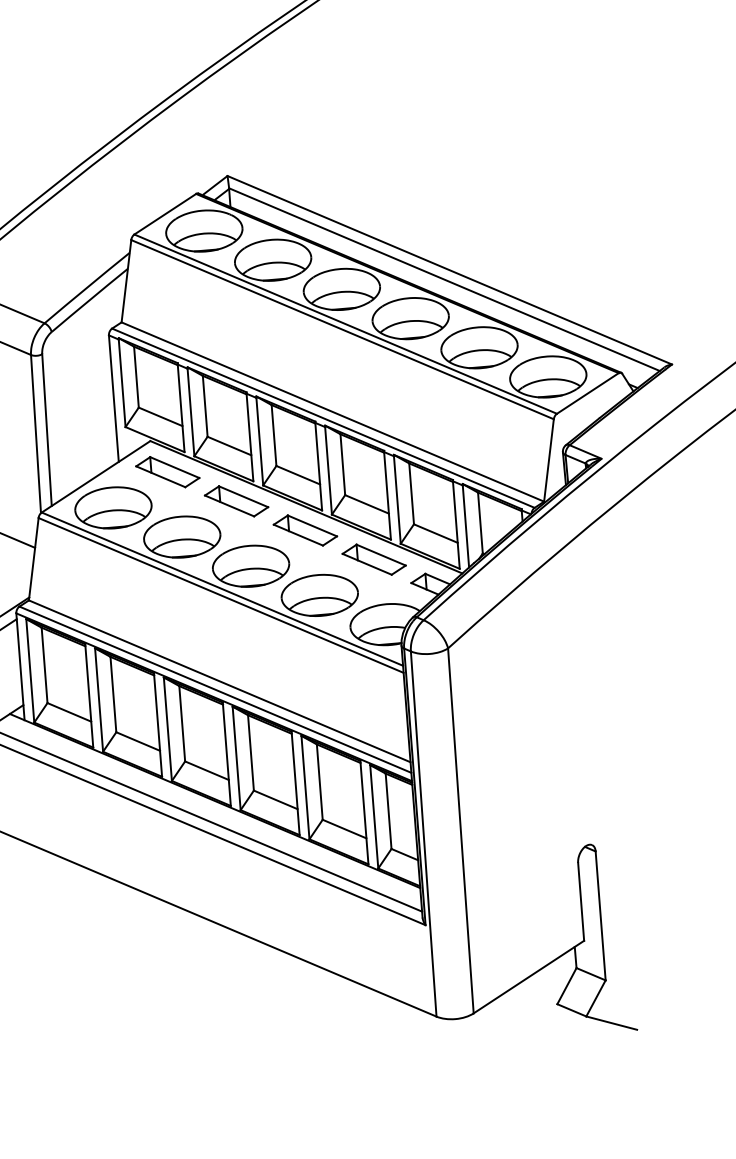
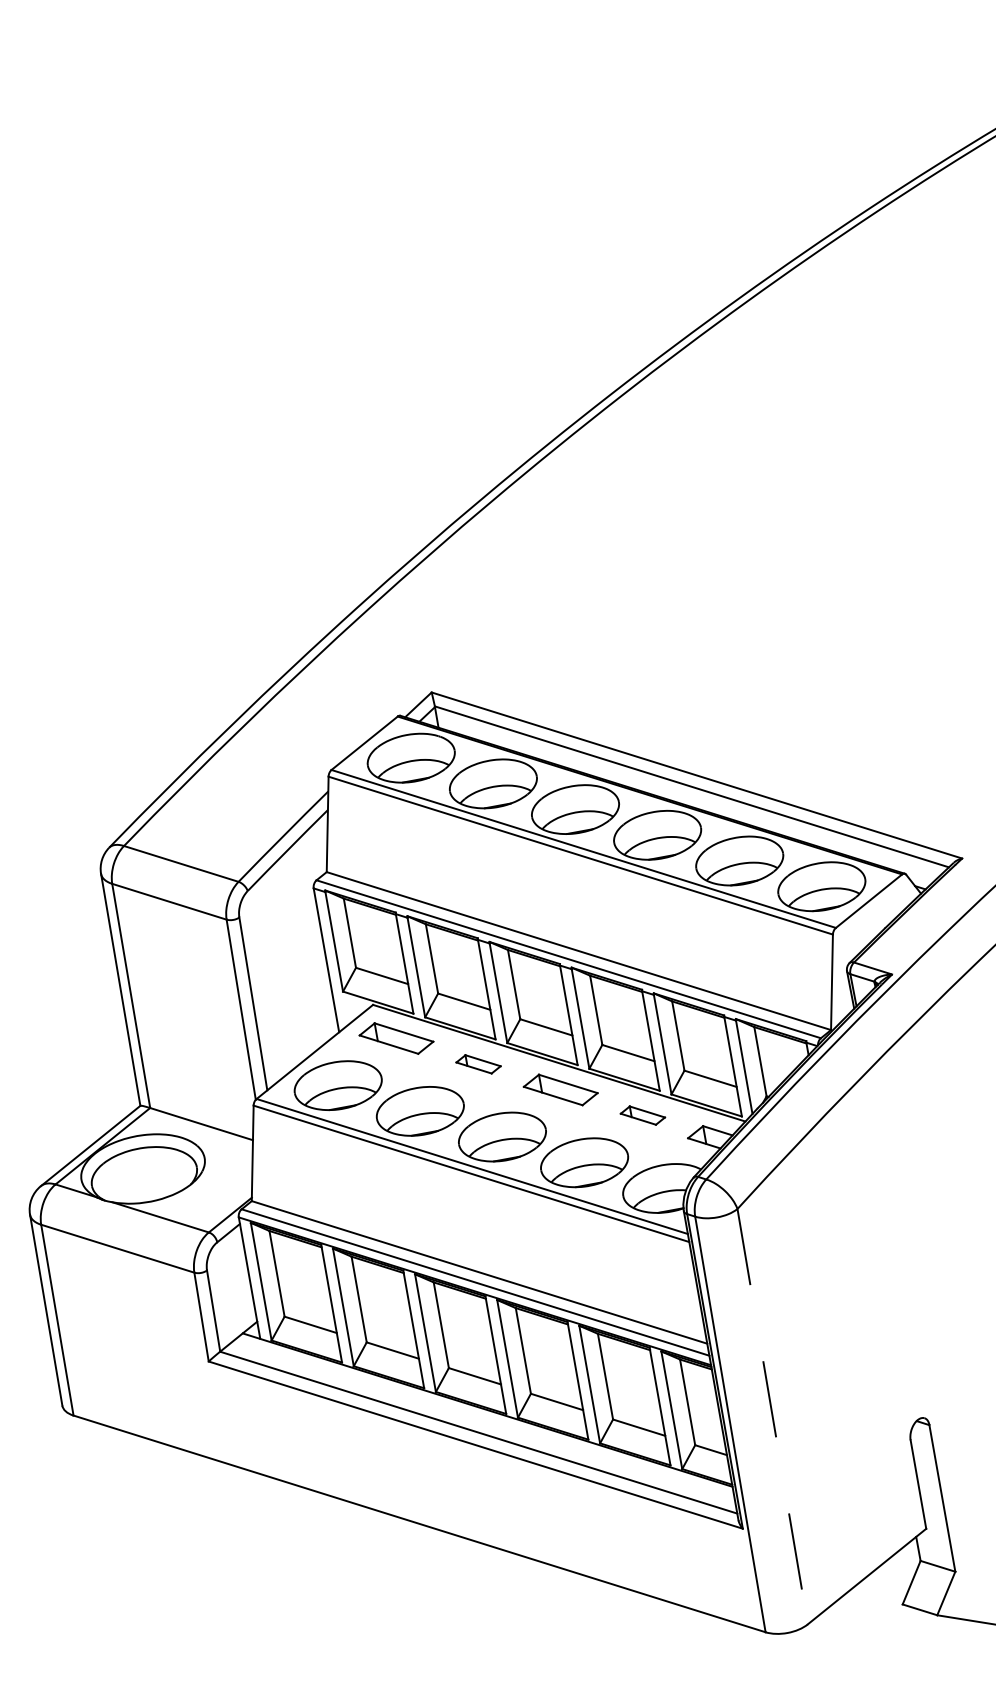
part: (236, 501) -> (478, 1064), size x0.6
part: (373, 559) -> (642, 1115), size x0.6
line: (460, 830) -> (772, 1416), solid -> dashed

